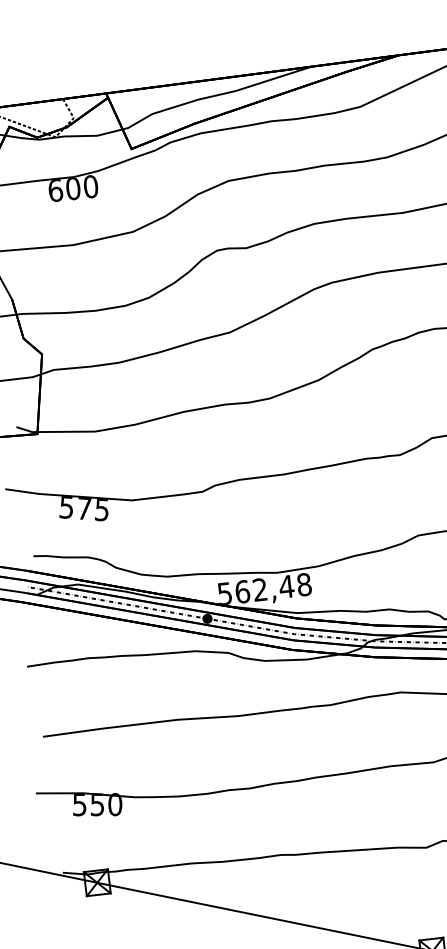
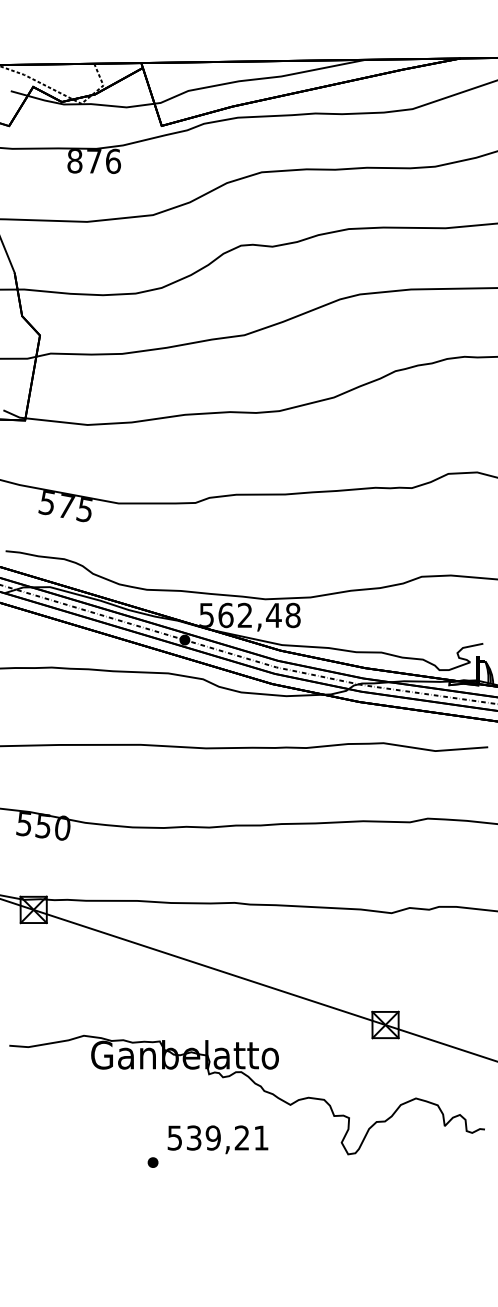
text: (73, 187) -> (94, 160), 600 -> 876

